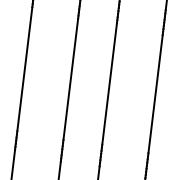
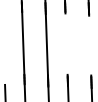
line: (109, 82) -> (66, 43), removed
line: (156, 94) -> (90, 45), removed

